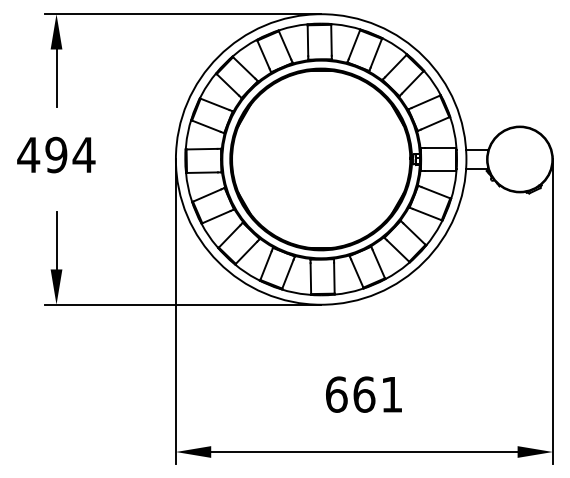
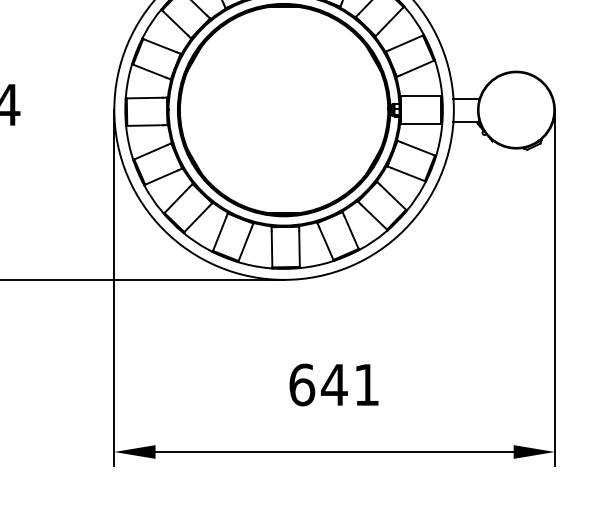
text: (363, 394) -> (333, 384), 661 -> 641

